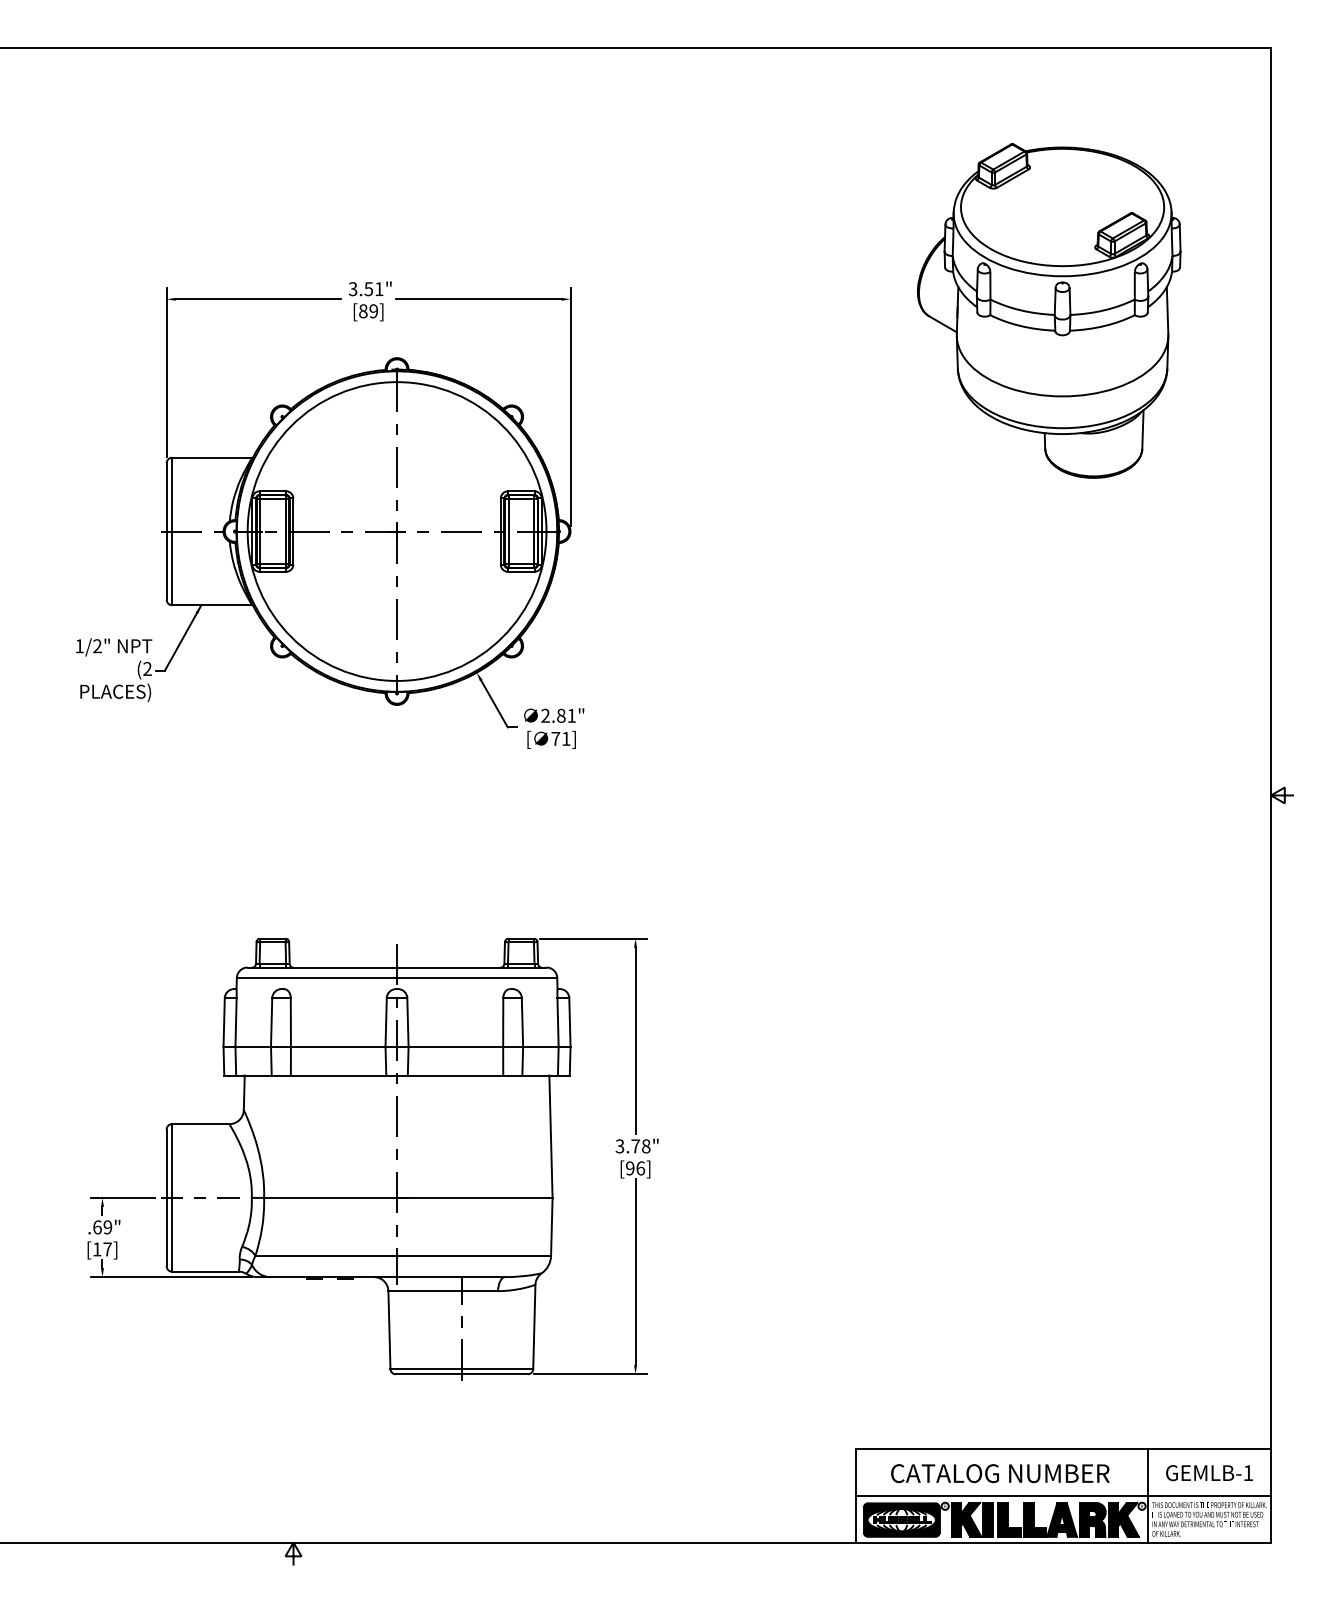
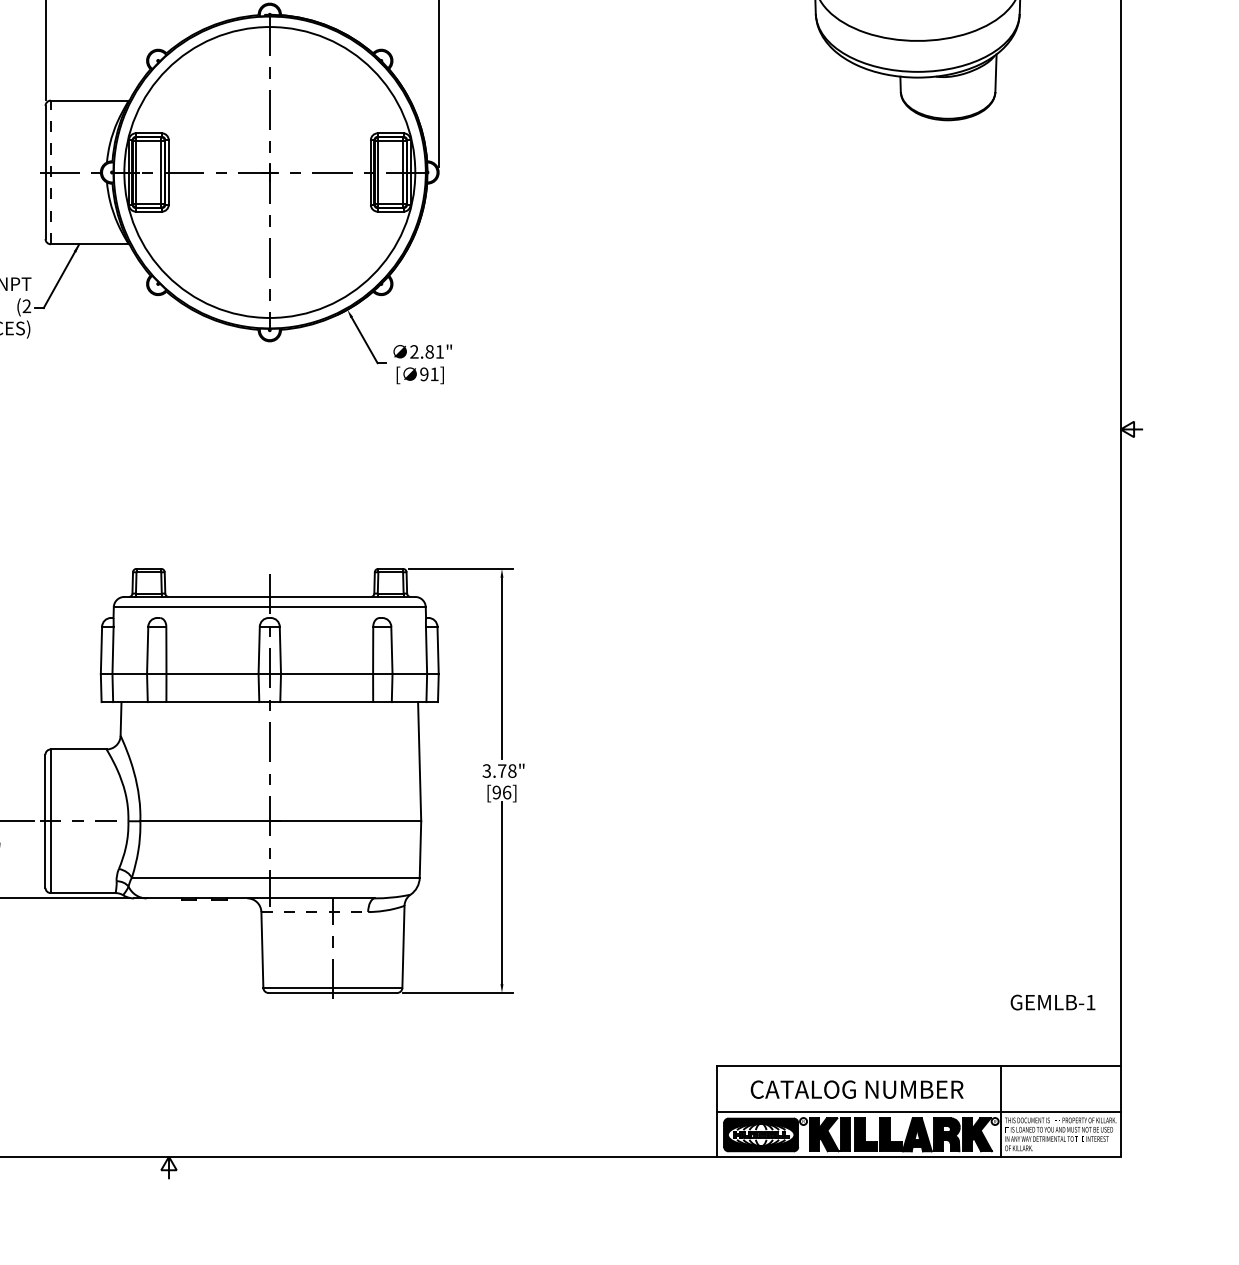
line: (172, 531) -> (51, 172), solid -> dashed
text: (555, 738) -> (424, 373), 71] -> 91]
line: (443, 1291) -> (315, 912), solid -> dashed
text: (1209, 1473) -> (1053, 1002), moved

